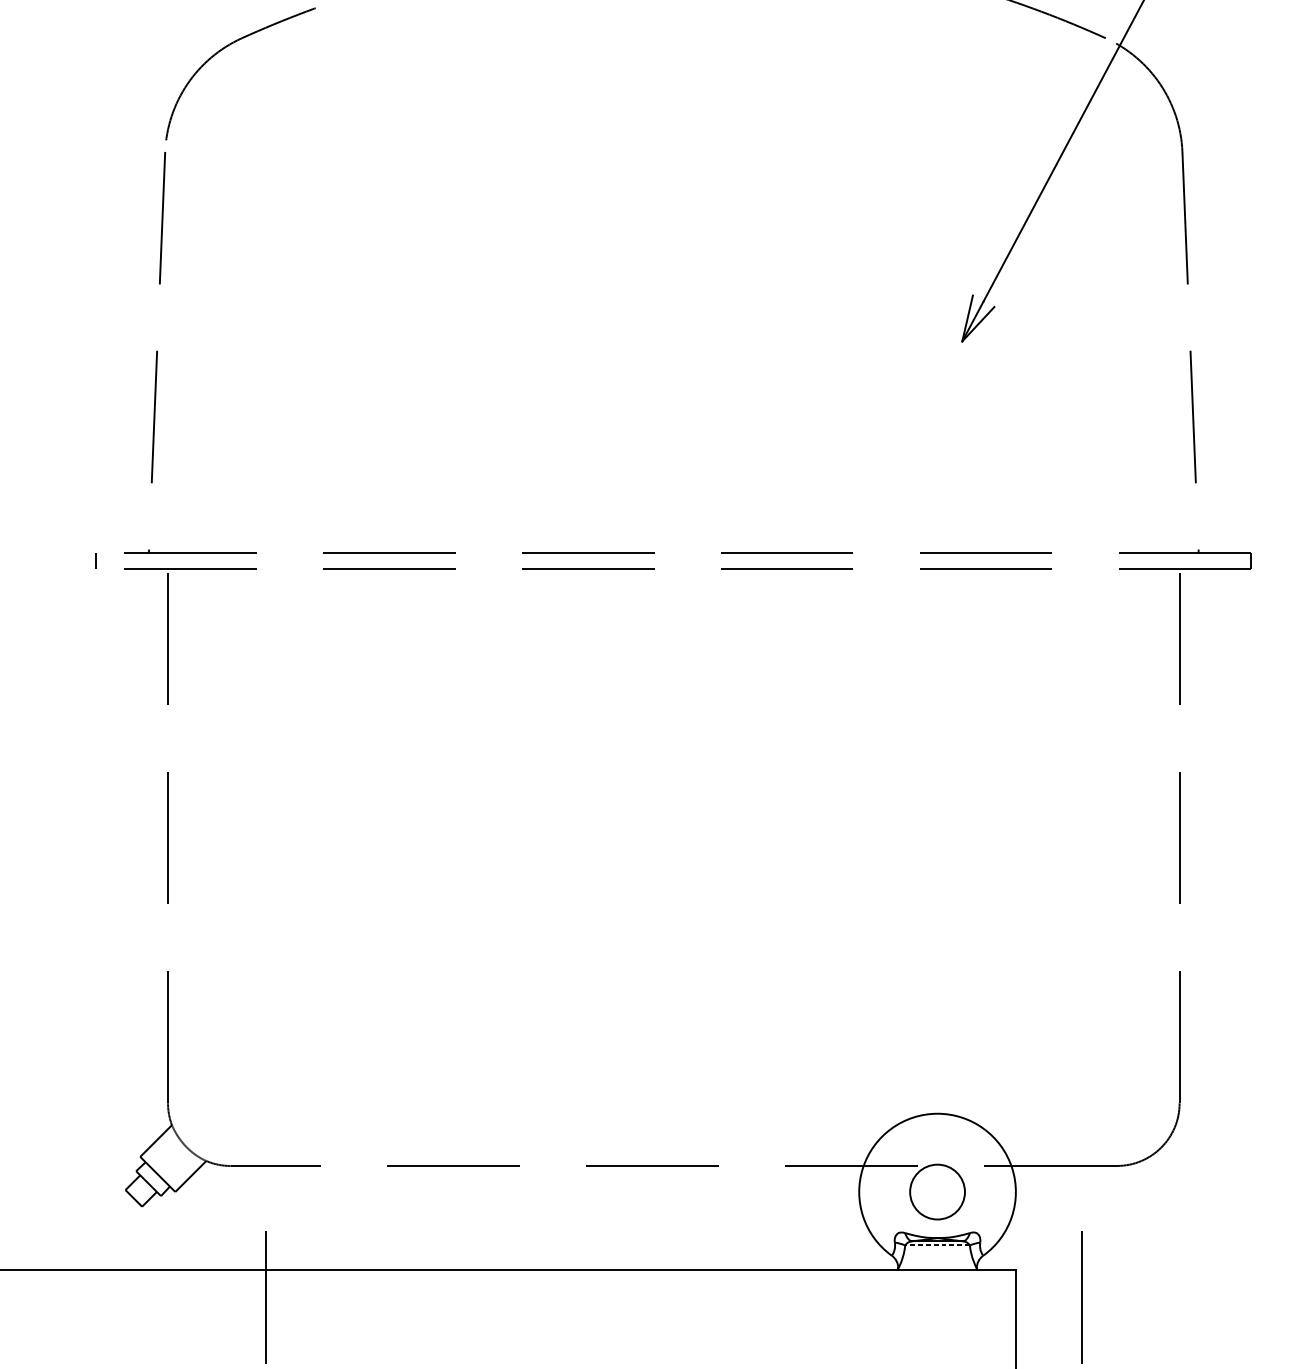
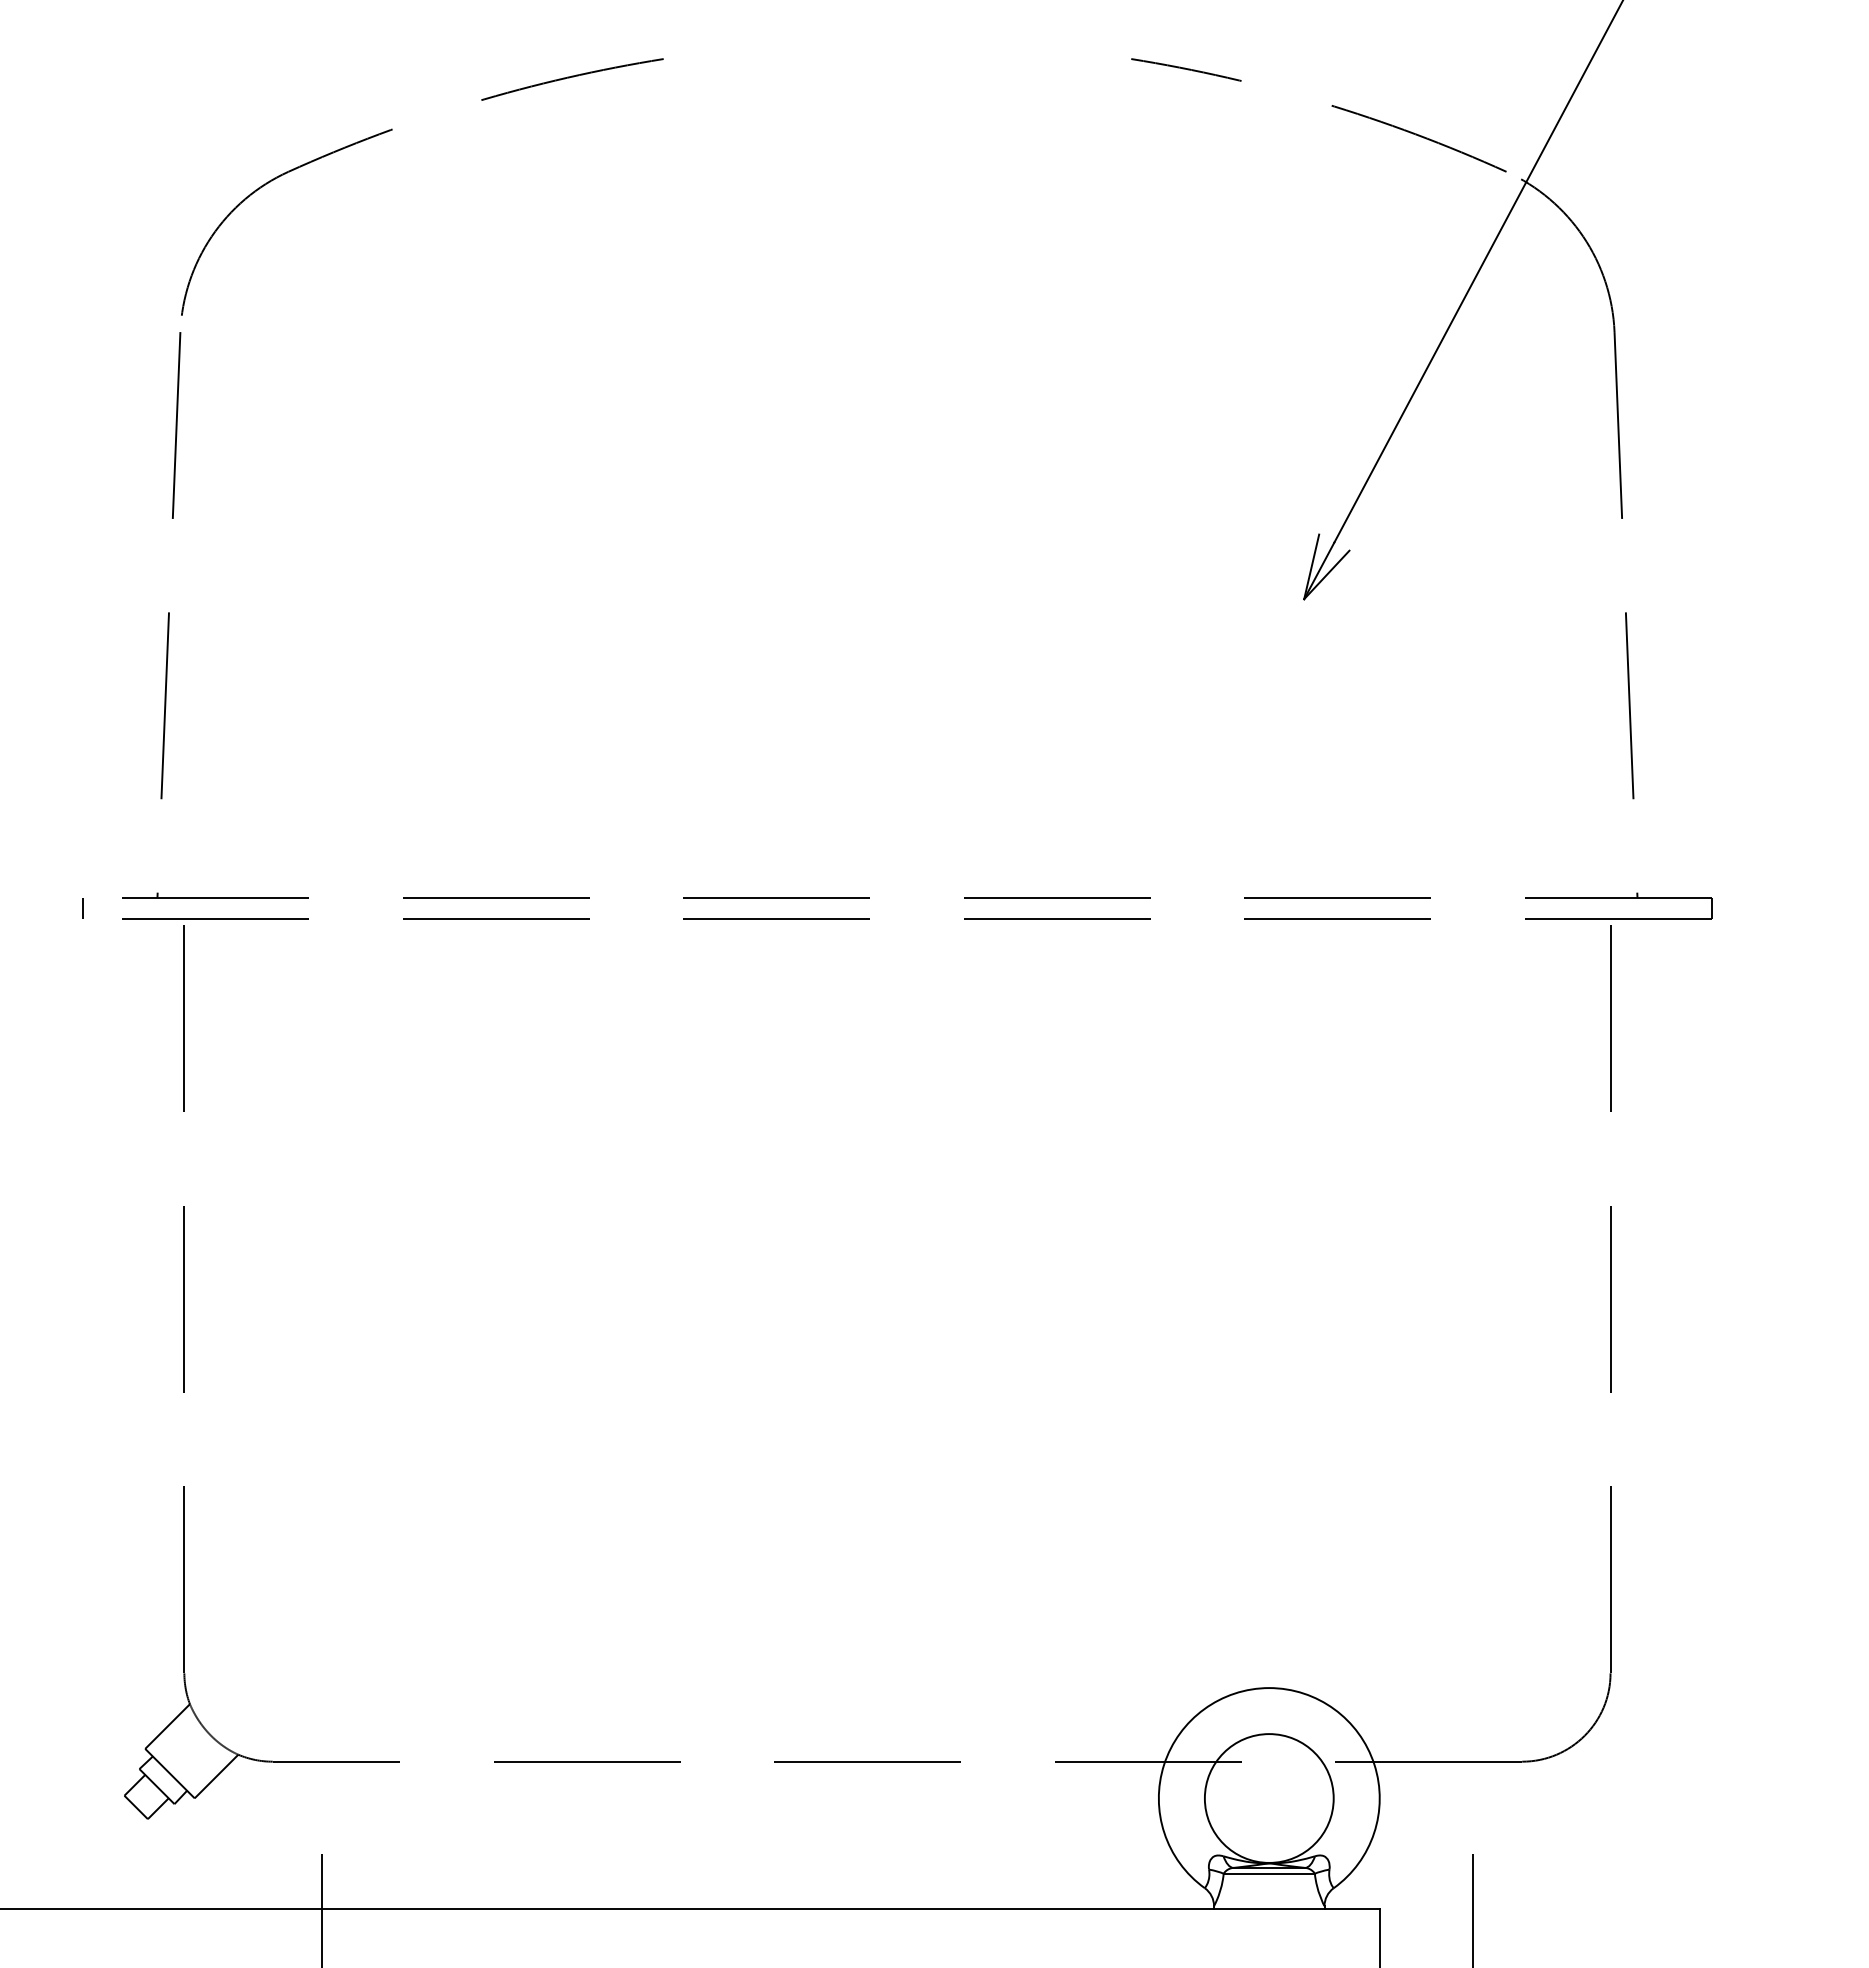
circle: (936, 1192) -> (1268, 1798), size x1.67
line: (937, 1245) -> (1269, 1873), dashed -> solid

